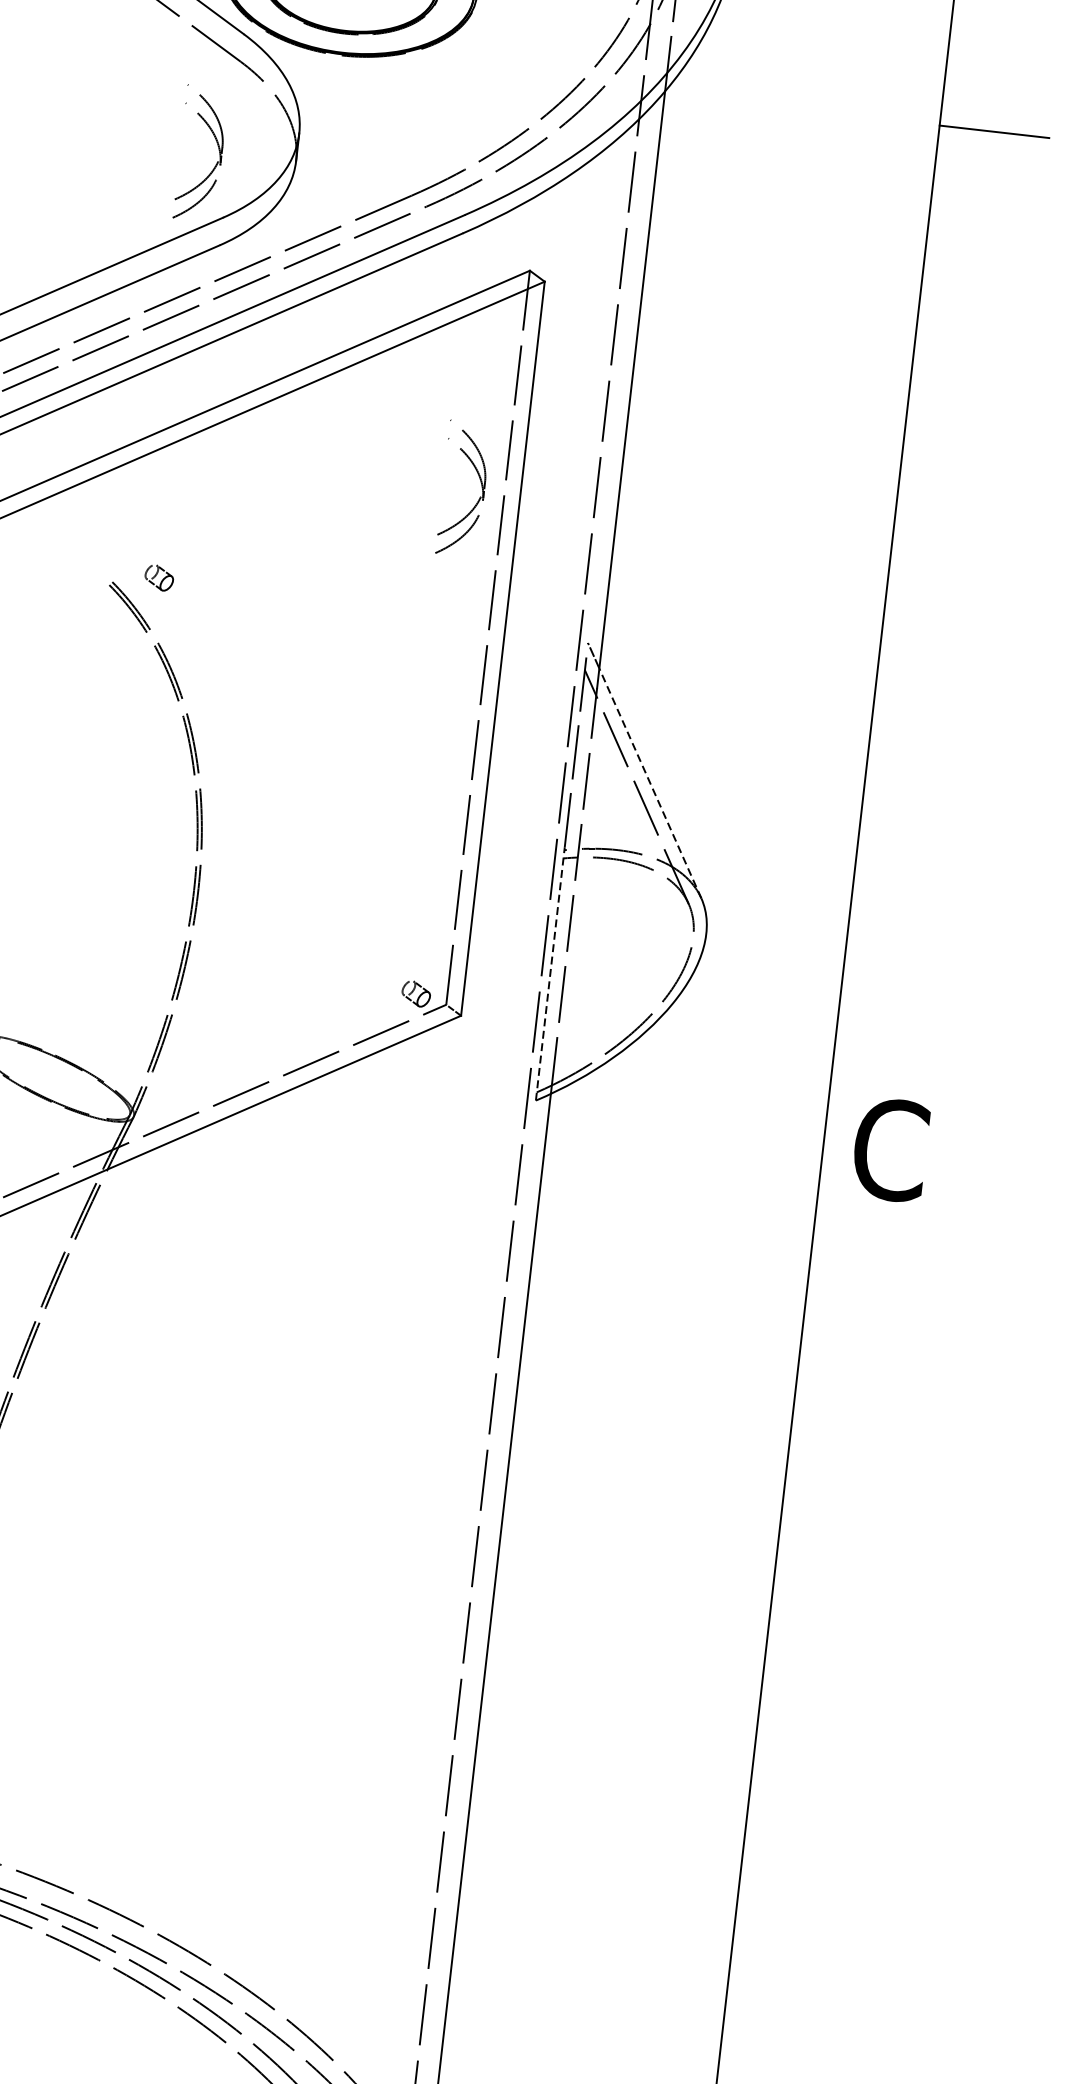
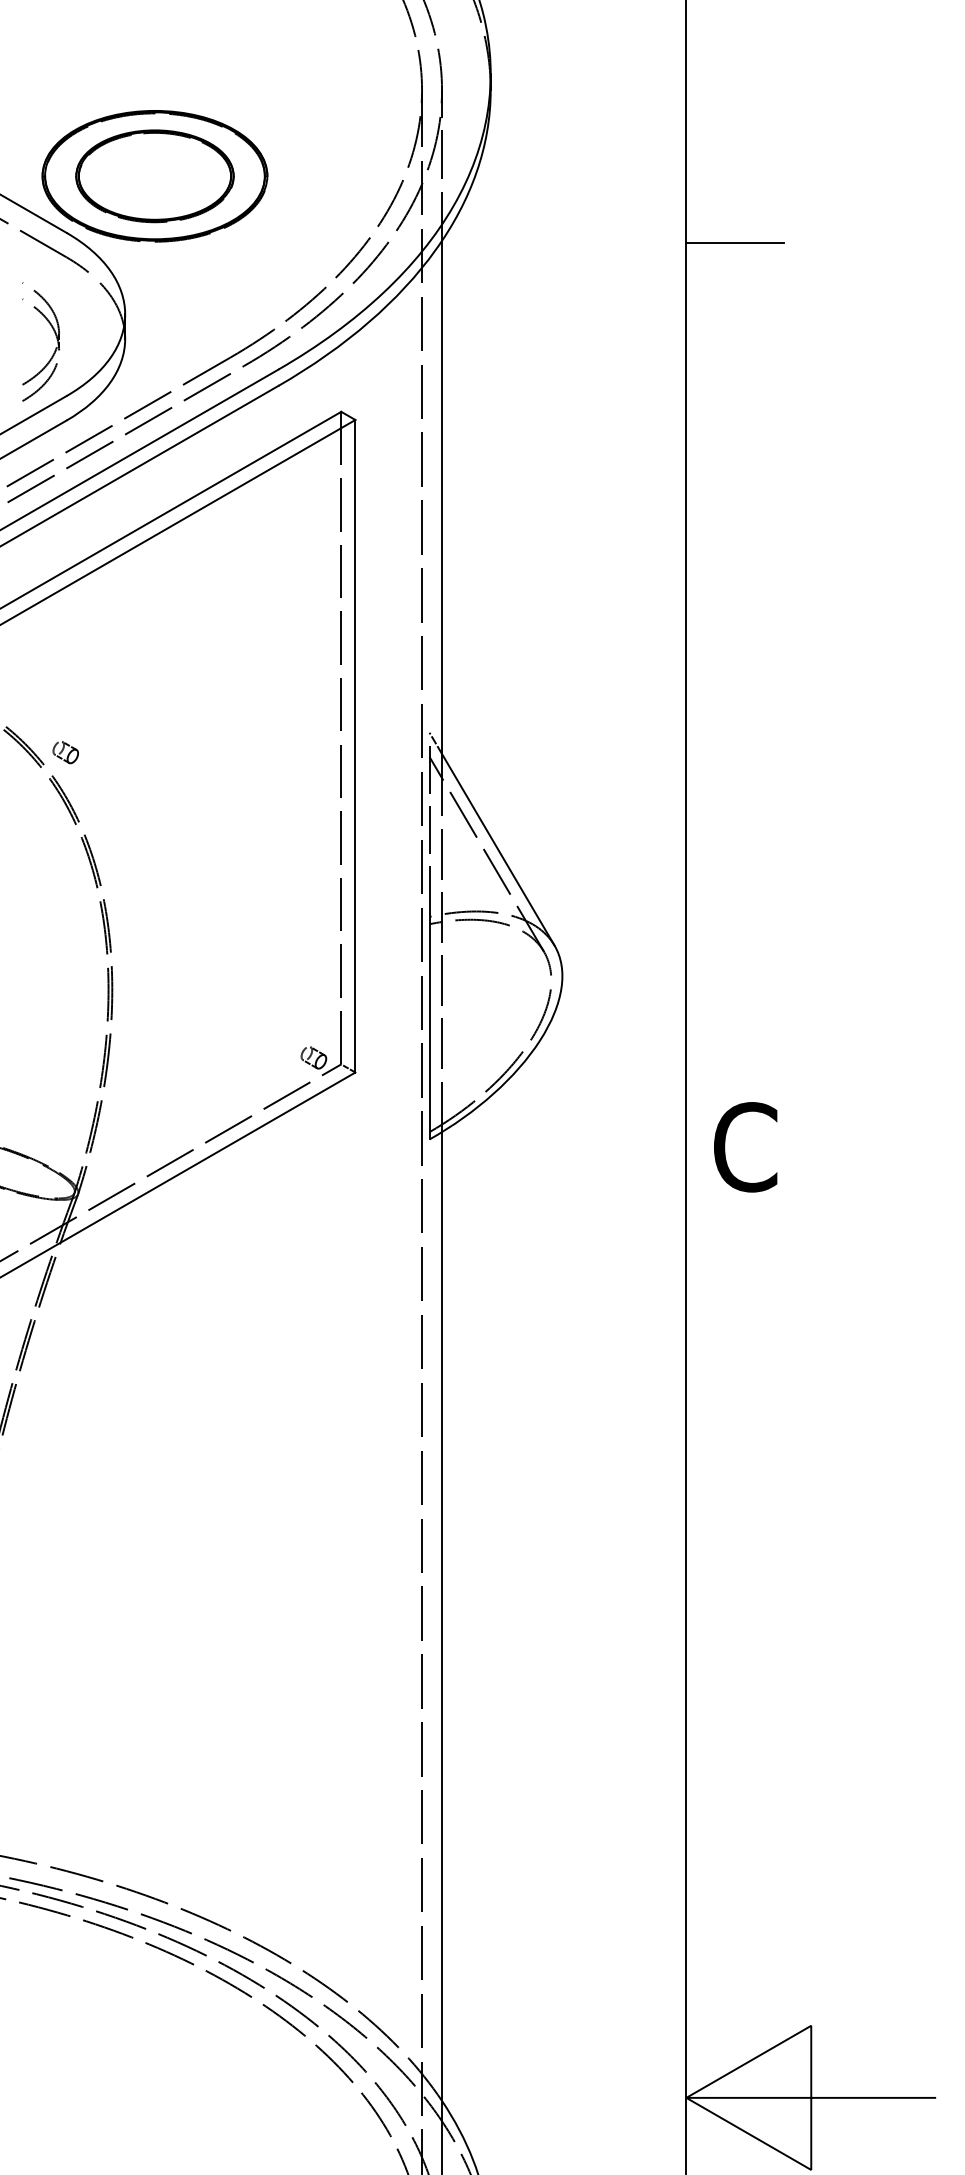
part: (480, 484) -> (319, 604), removed
part: (158, 577) -> (65, 752), moved
line: (650, 783) -> (498, 849), dashed -> solid
line: (550, 973) -> (429, 1026), dashed -> solid

